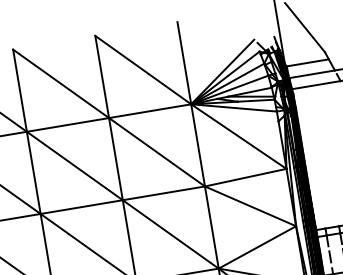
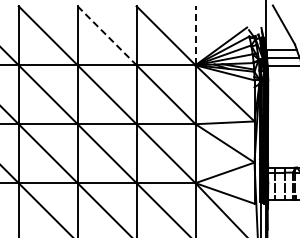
line: (184, 62) -> (195, 35), solid -> dashed
line: (61, 83) -> (107, 35), solid -> dashed

